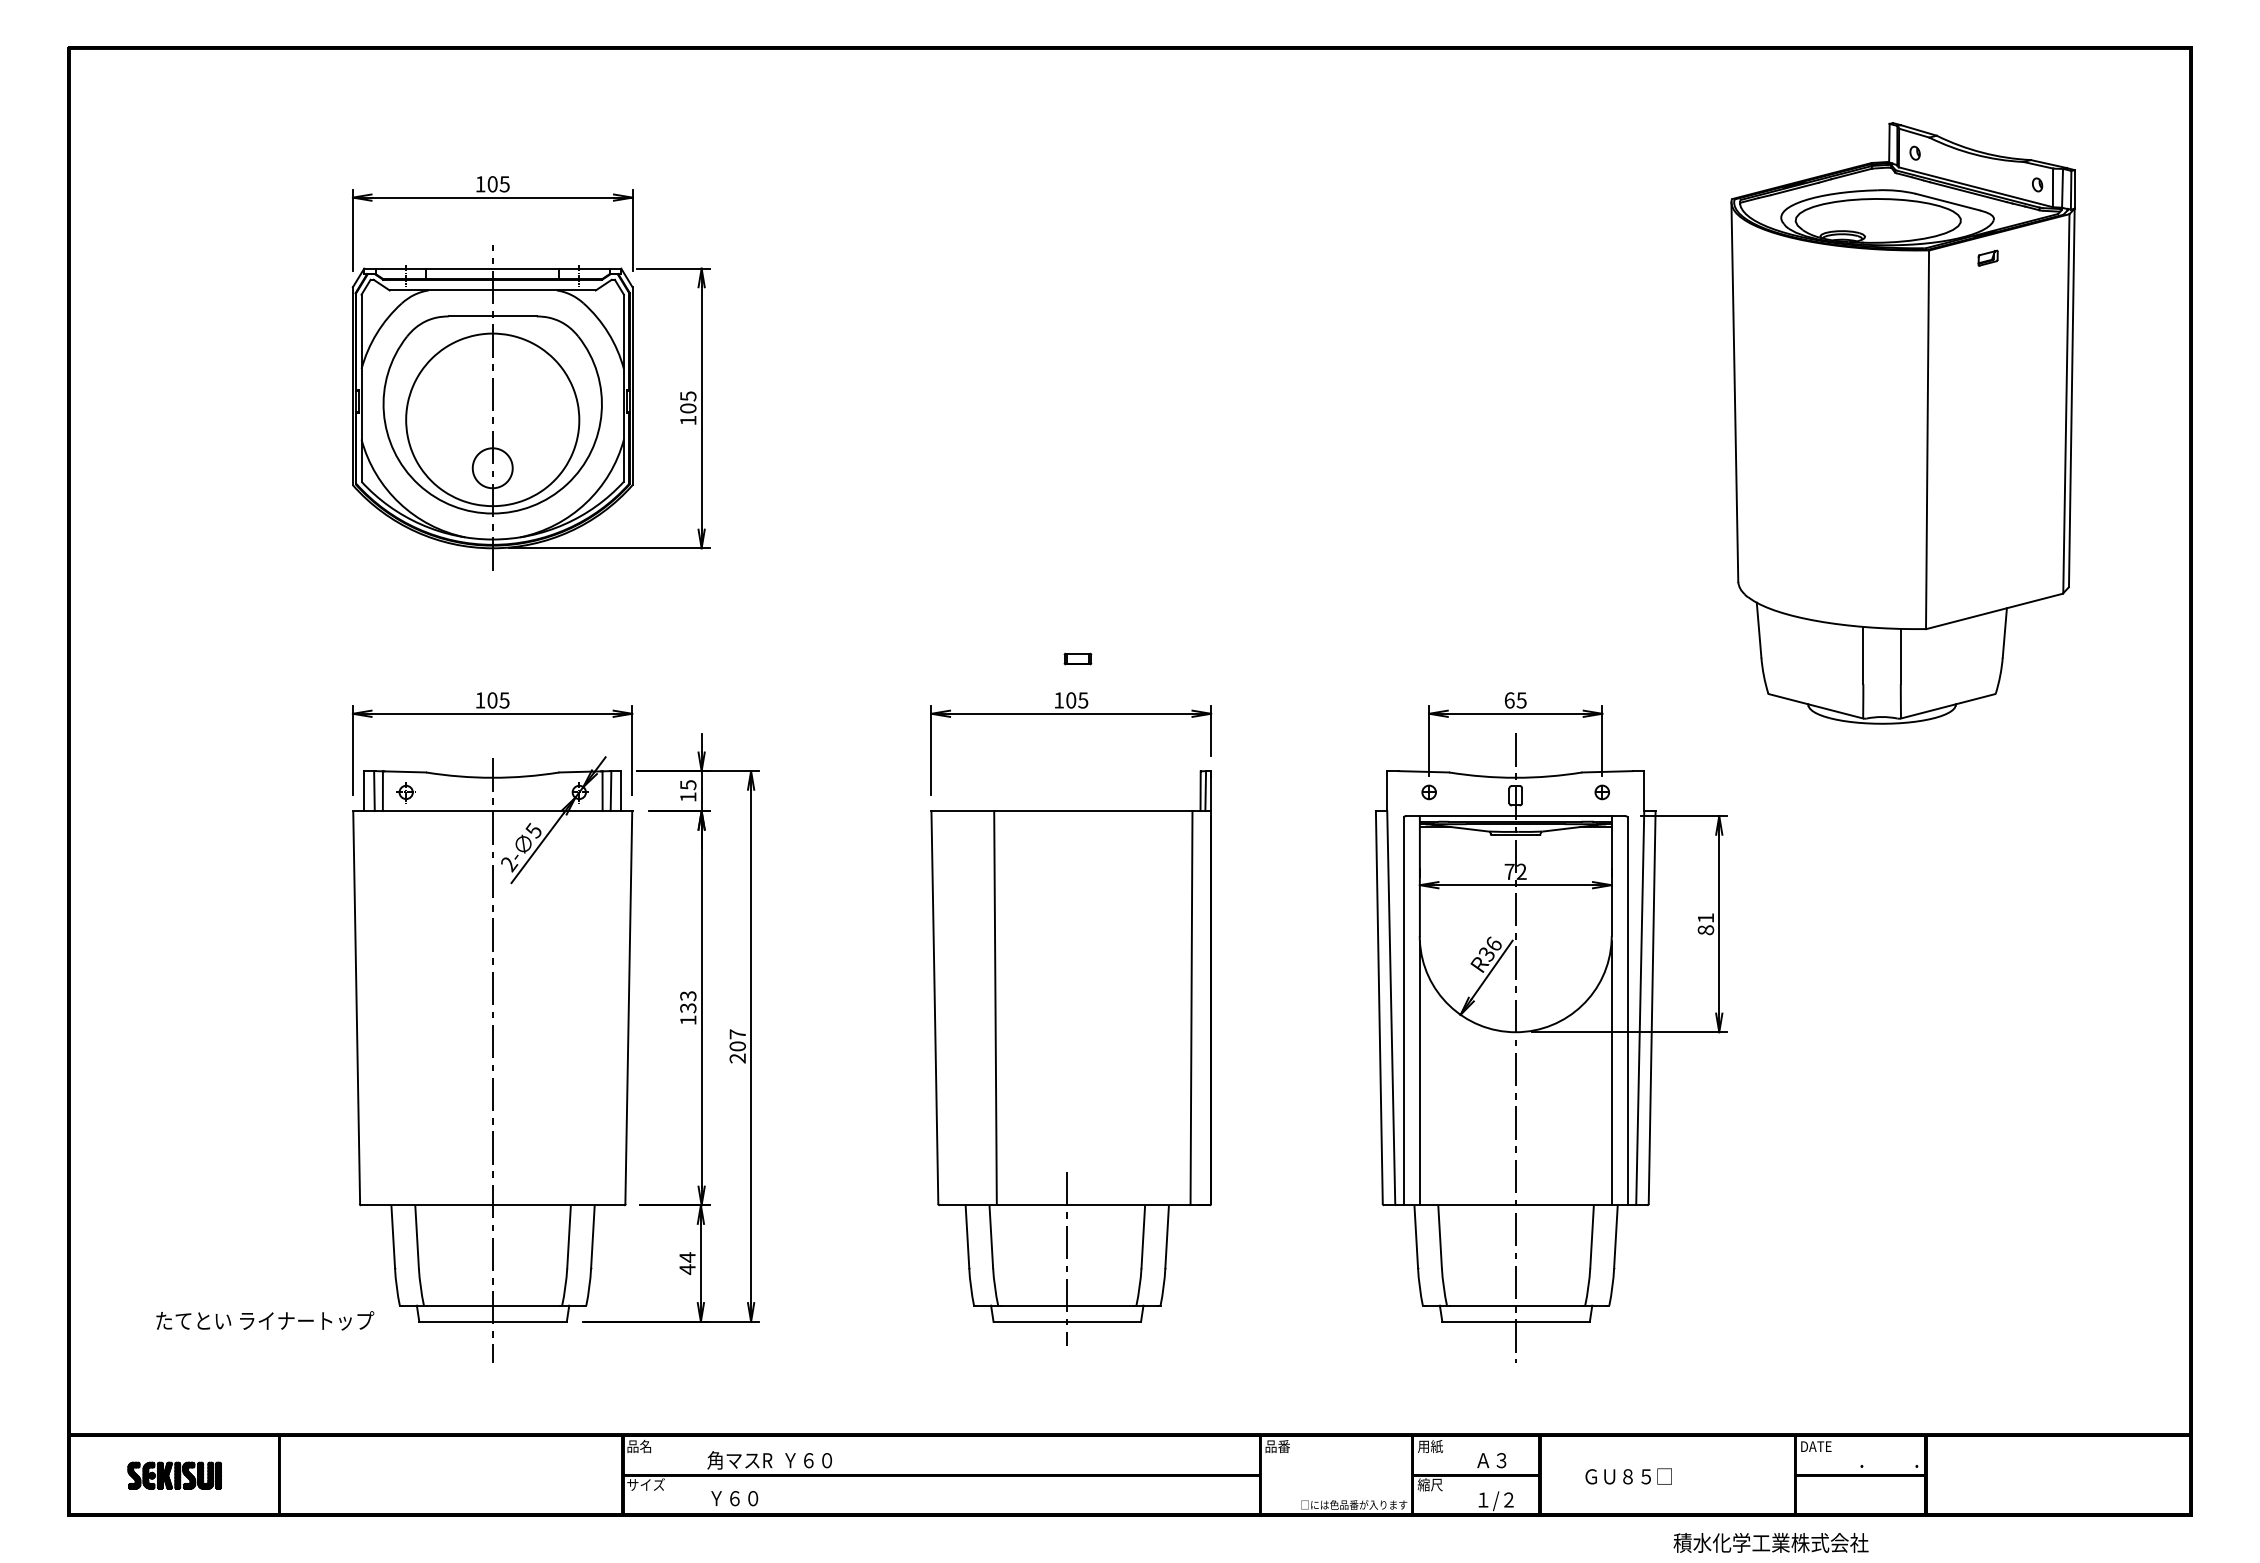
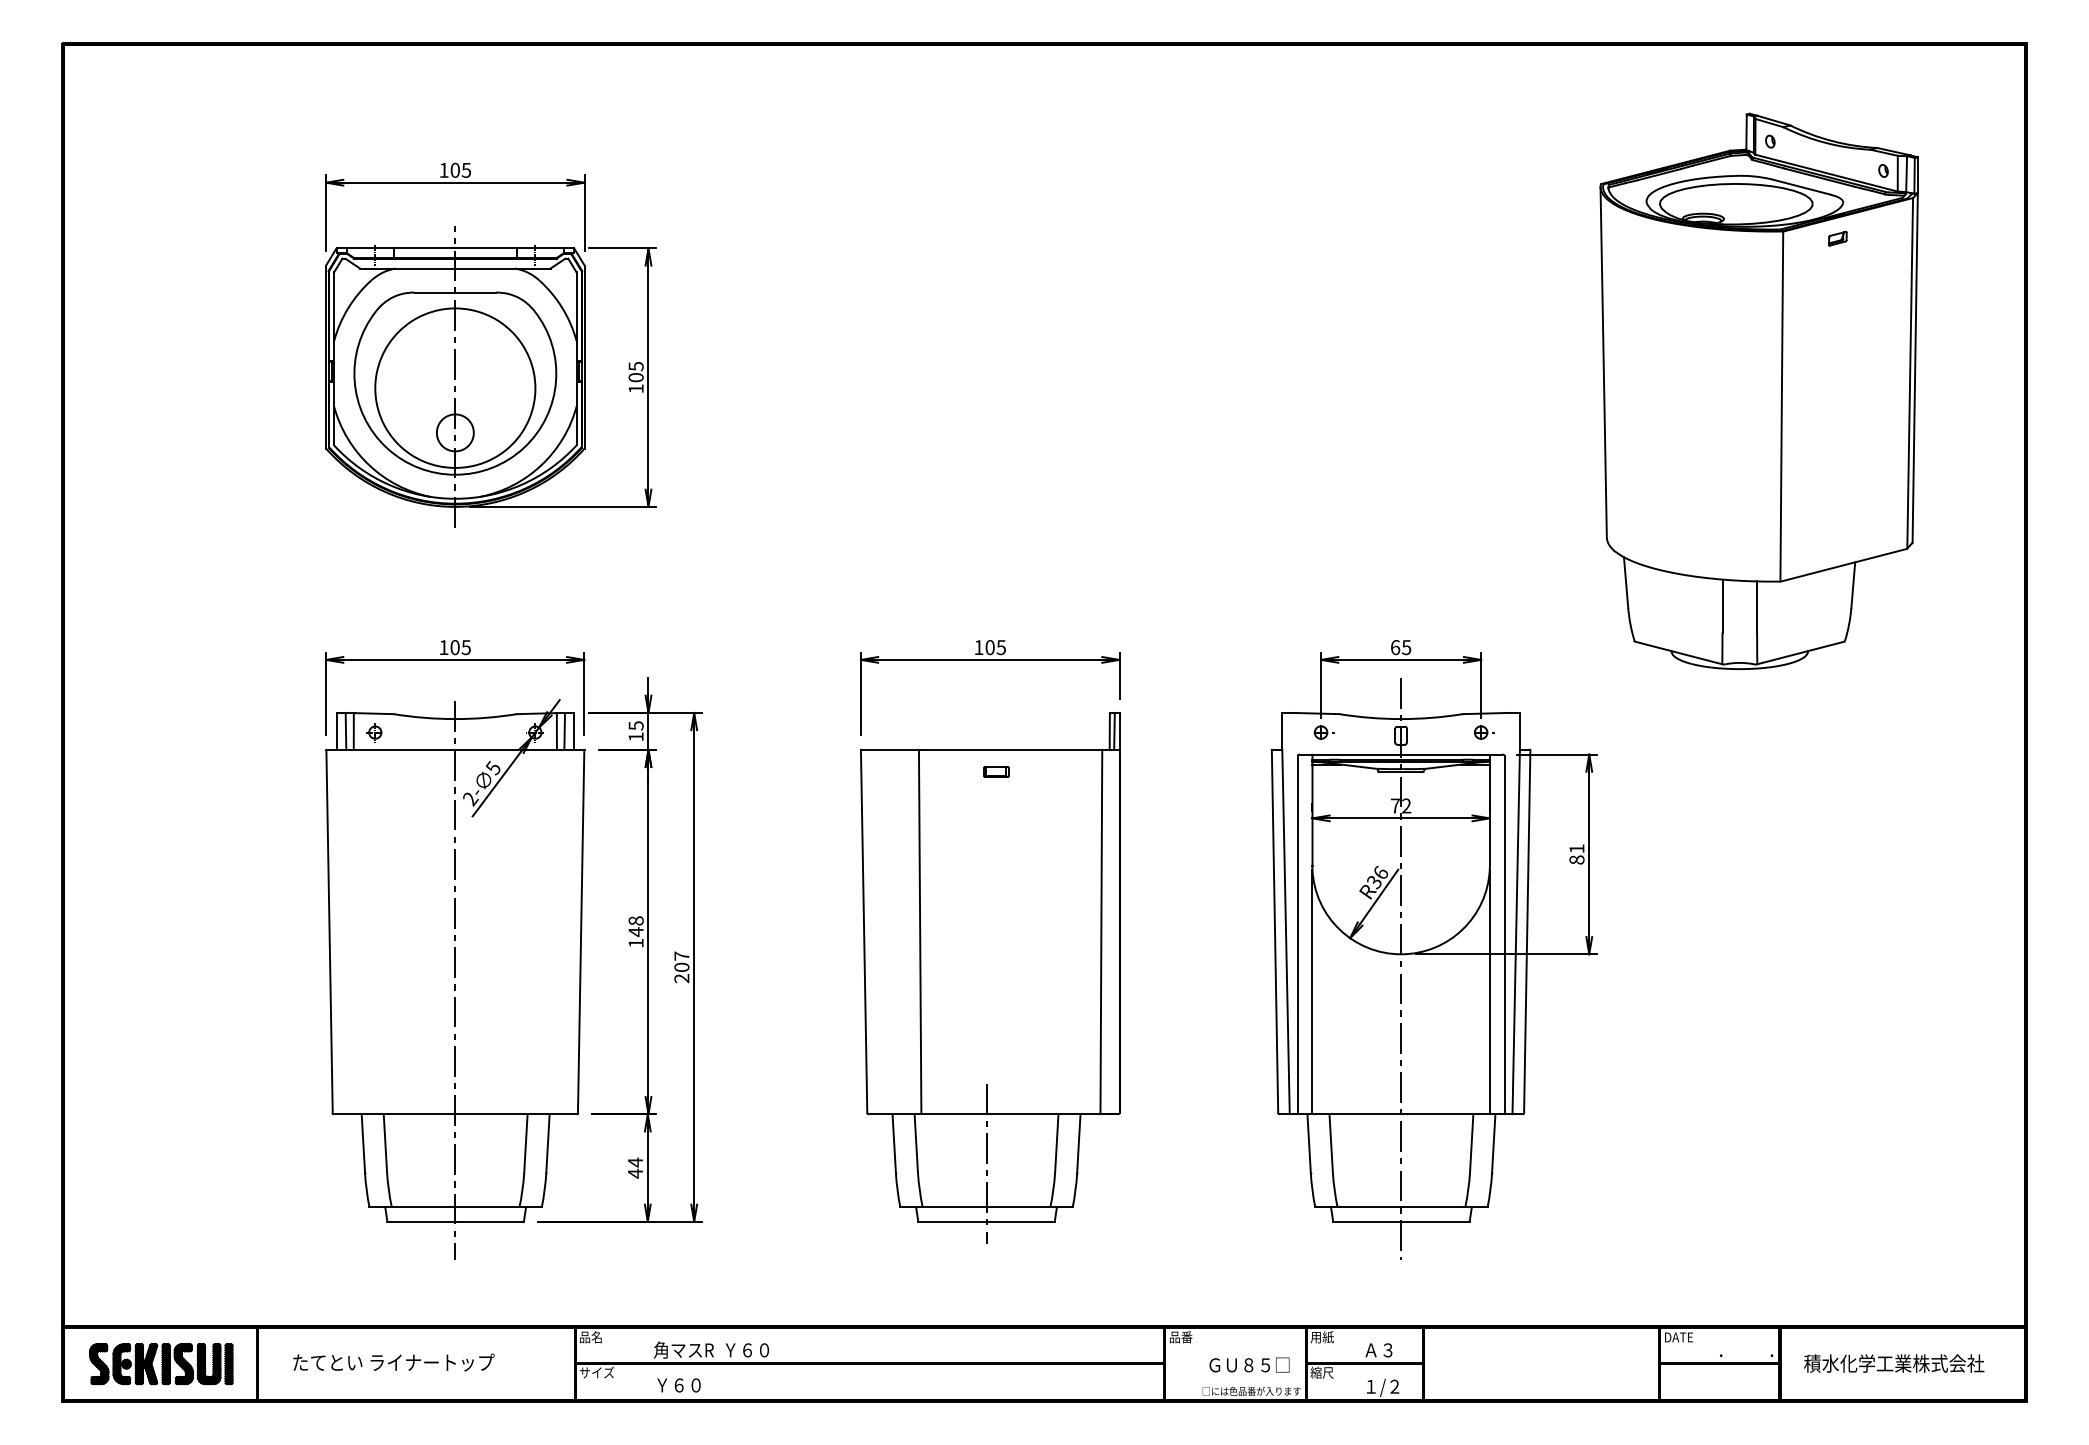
part: (1077, 658) -> (995, 771), moved
text: (688, 1002) -> (636, 926), 133 -> 148
text: (265, 1320) -> (394, 1362), moved
part: (174, 1475) -> (161, 1364), size x1.67
text: (1628, 1476) -> (1249, 1365), moved
text: (1770, 1542) -> (1893, 1363), moved

